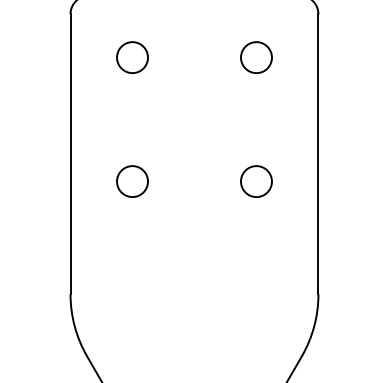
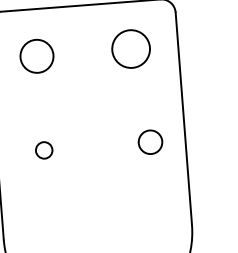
circle: (132, 57) -> (36, 56), size x1.4
circle: (255, 57) -> (130, 49), size x1.6
circle: (132, 181) -> (44, 150), size x0.7
circle: (256, 181) -> (150, 142), moved

